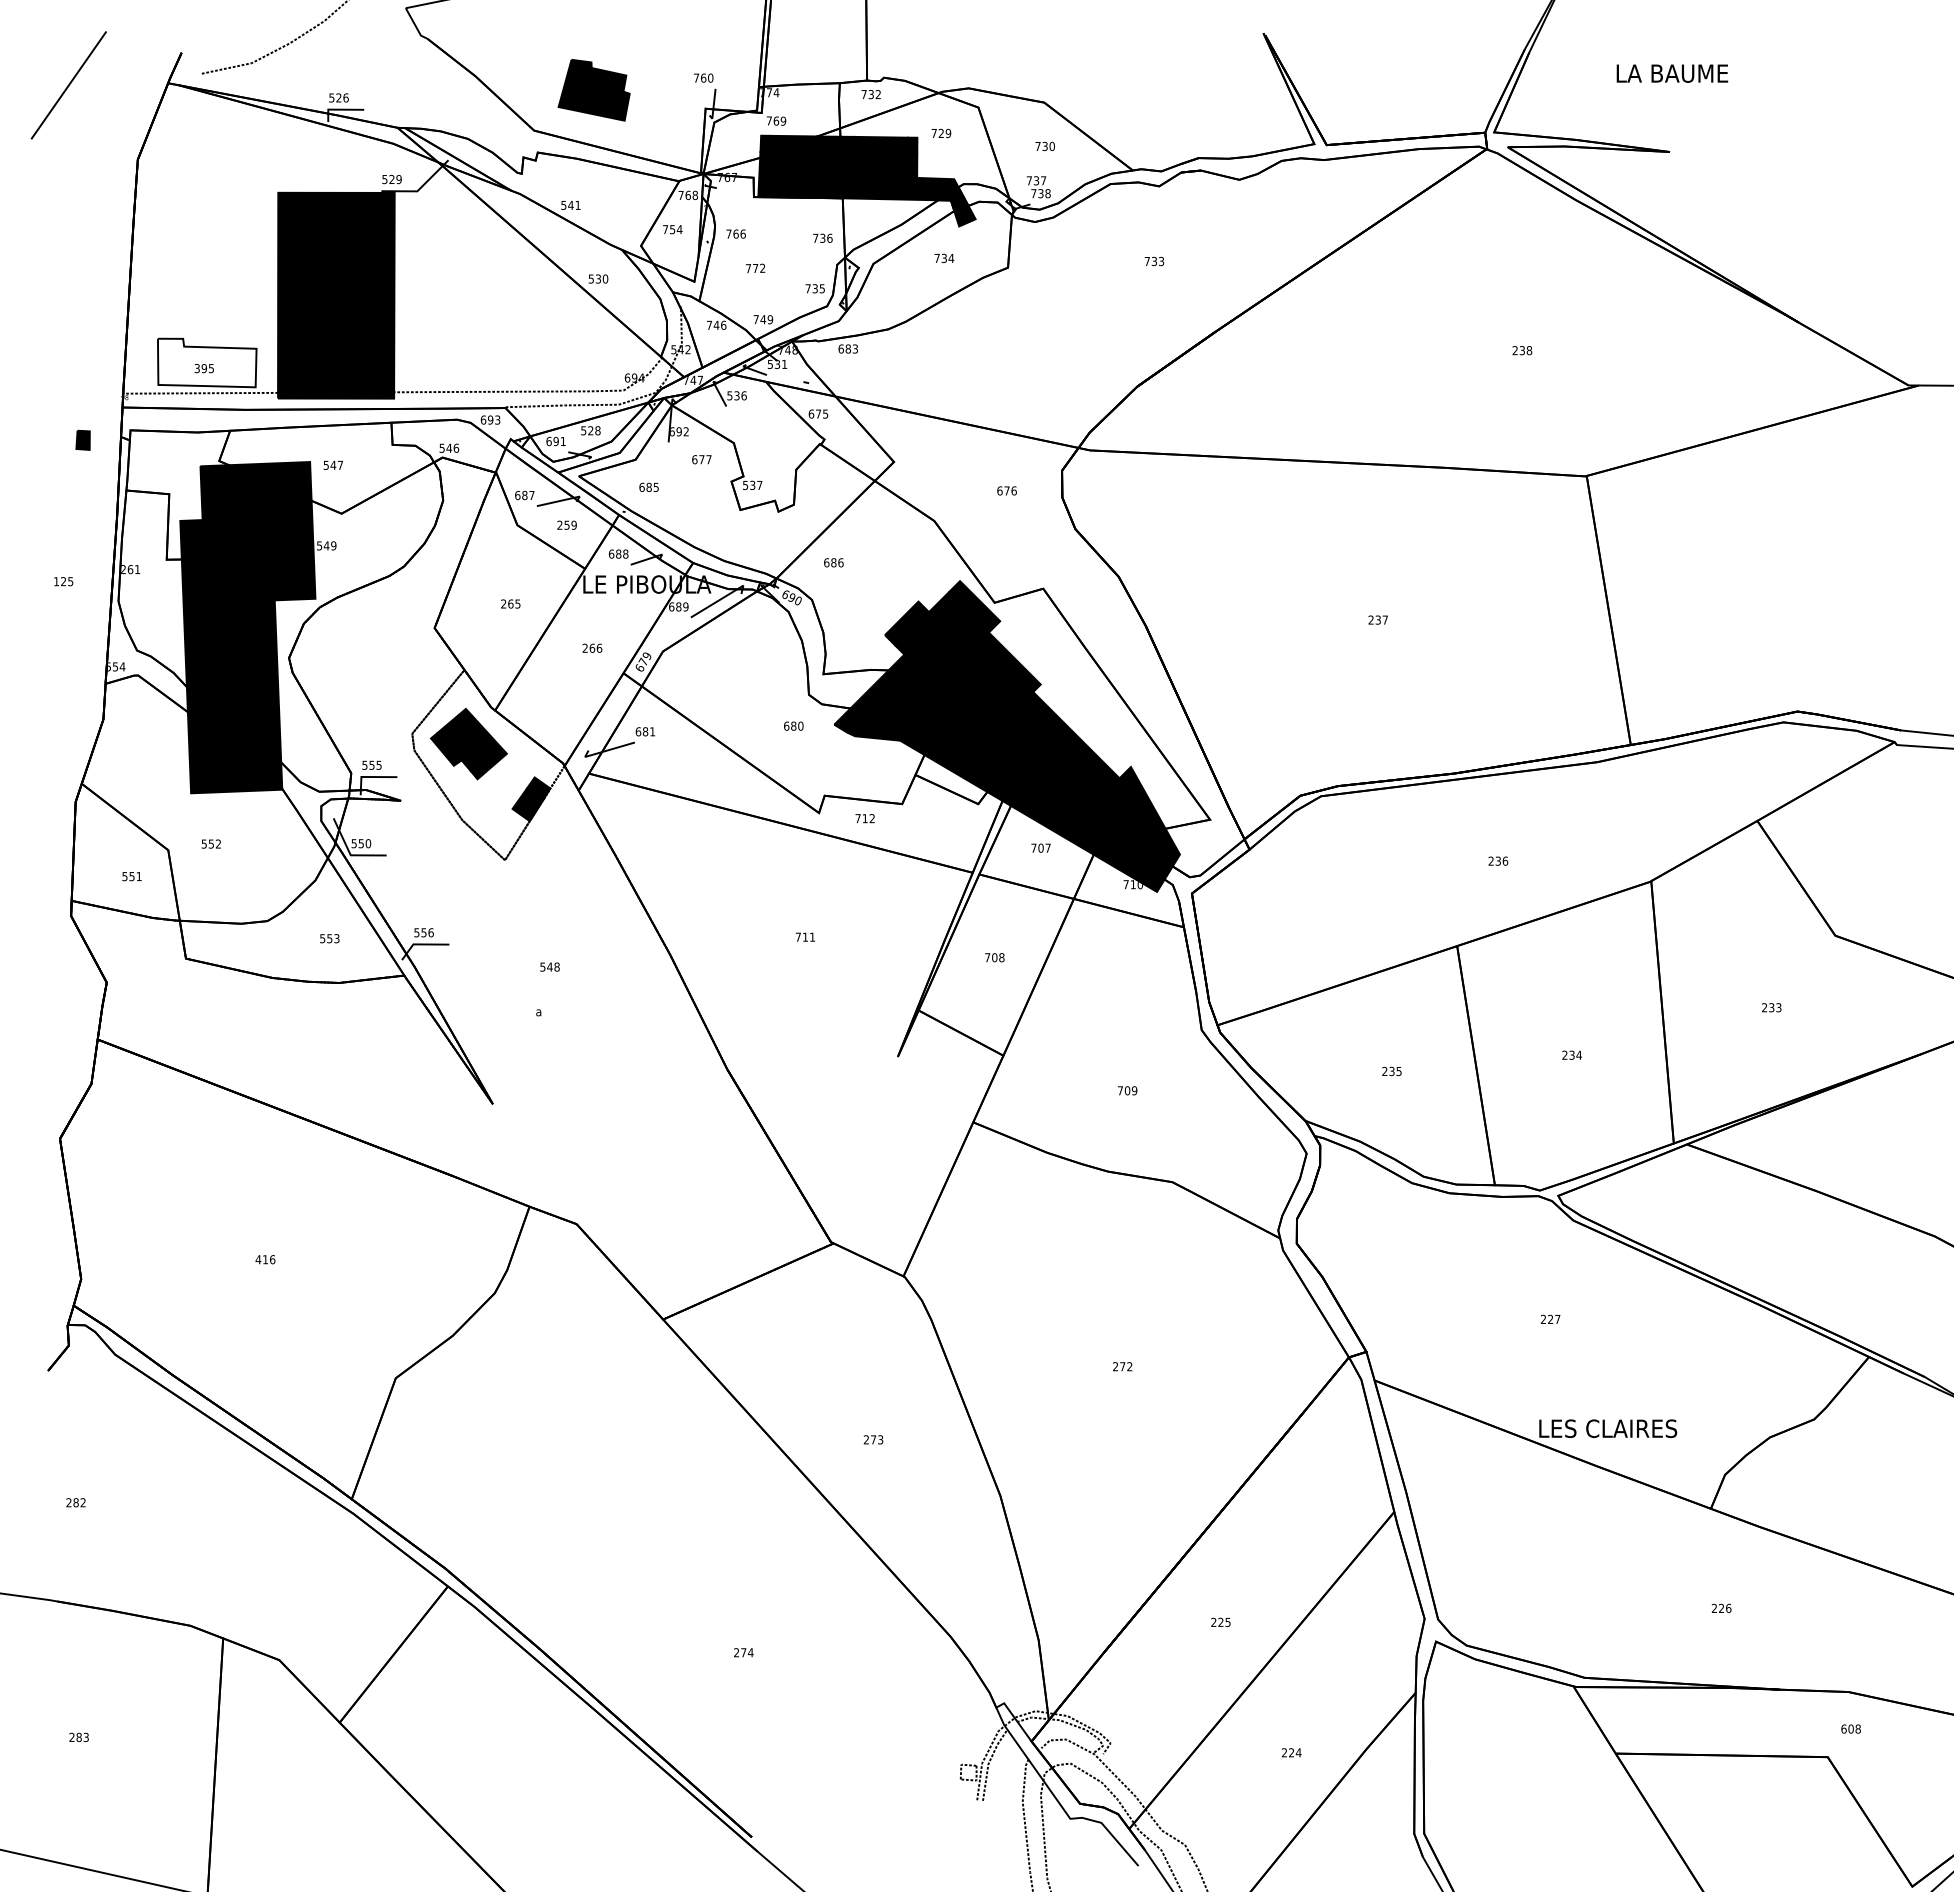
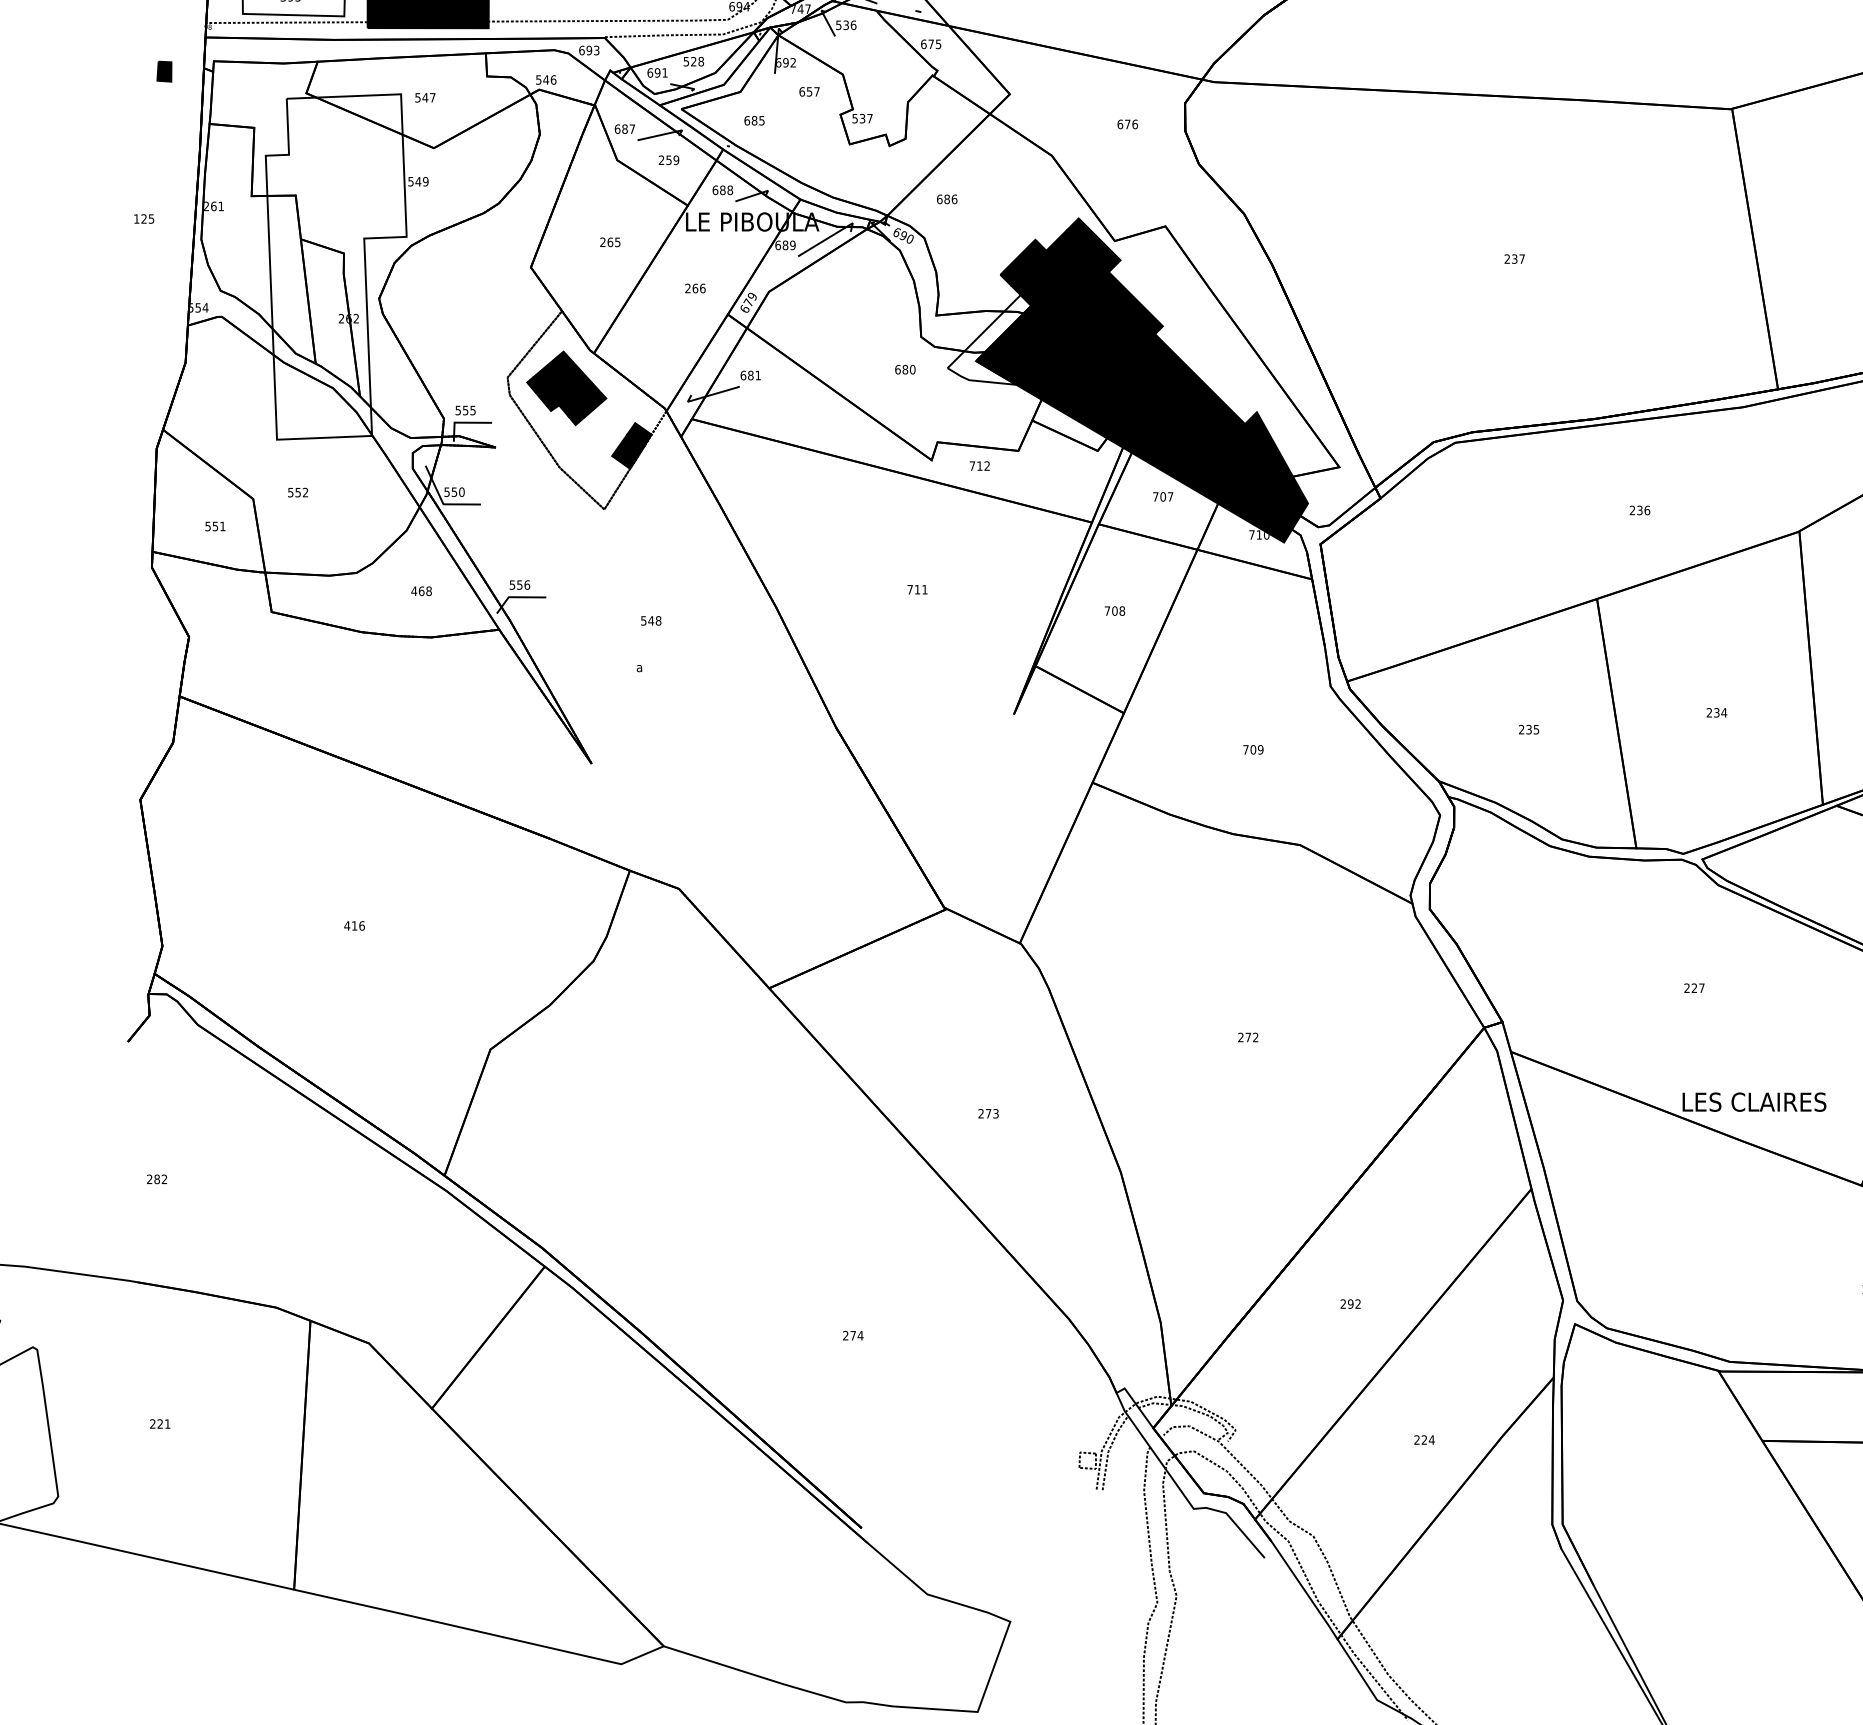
text: (701, 459) -> (809, 91), 677 -> 657
fill: (247, 627) -> (335, 266), removed
fill: (874, 697) -> (989, 339), removed
text: (329, 938) -> (421, 591), 553 -> 468
text: (1224, 1621) -> (1354, 1303), 225 -> 292
text: (82, 1737) -> (163, 1424), 283 -> 221

